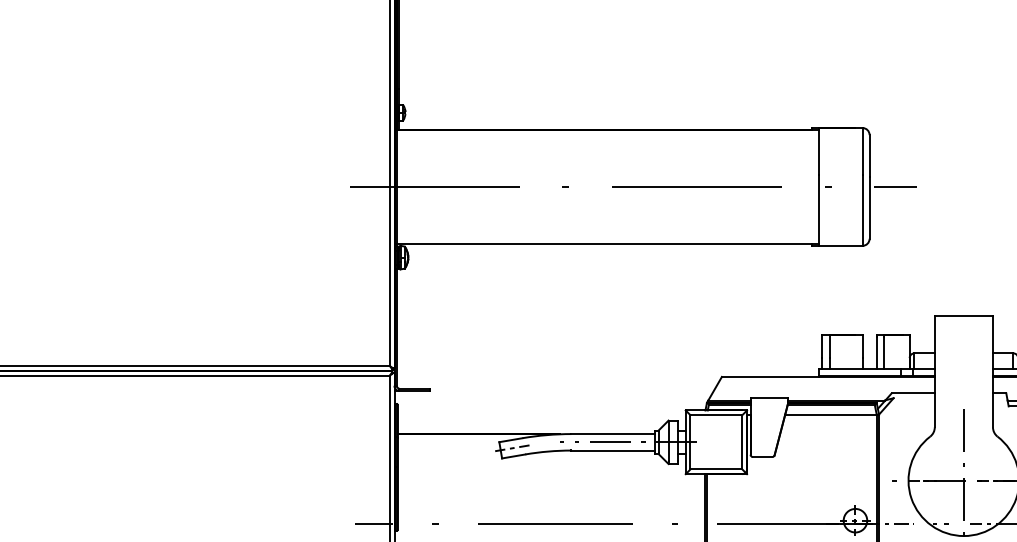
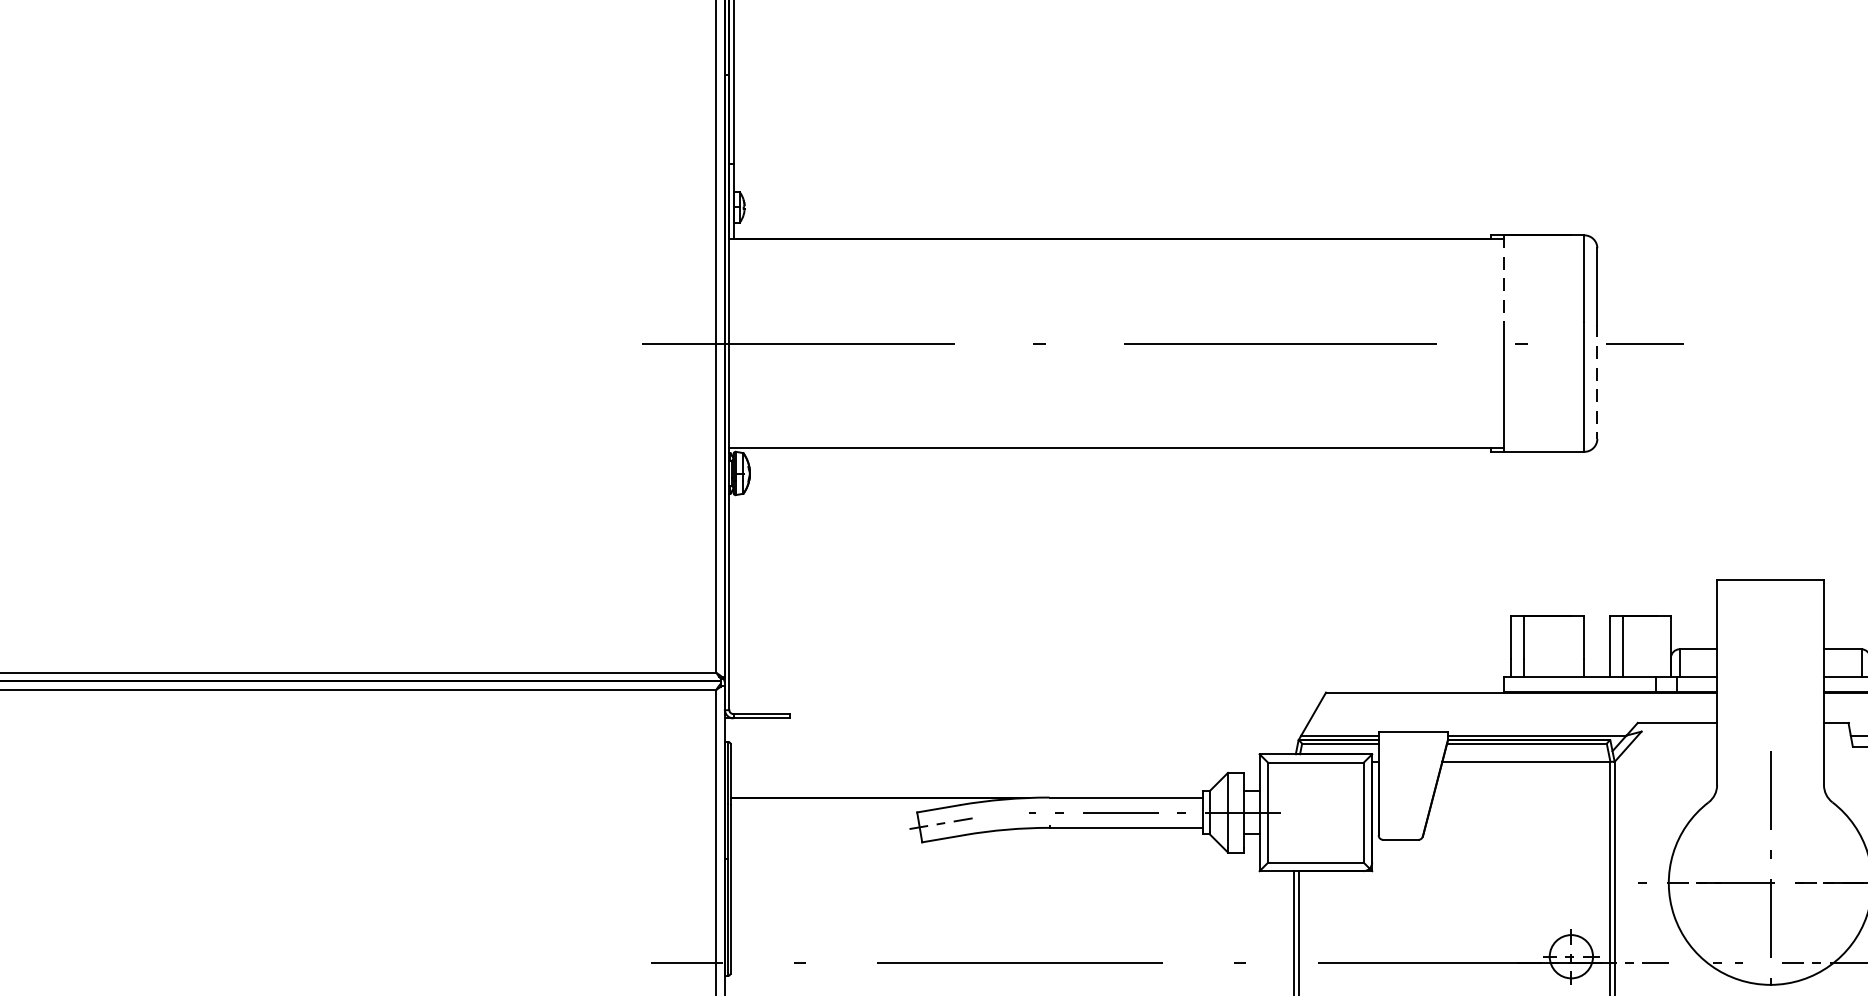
line: (818, 151) -> (1503, 278), solid -> dashed
line: (869, 208) -> (1597, 383), solid -> dashed

